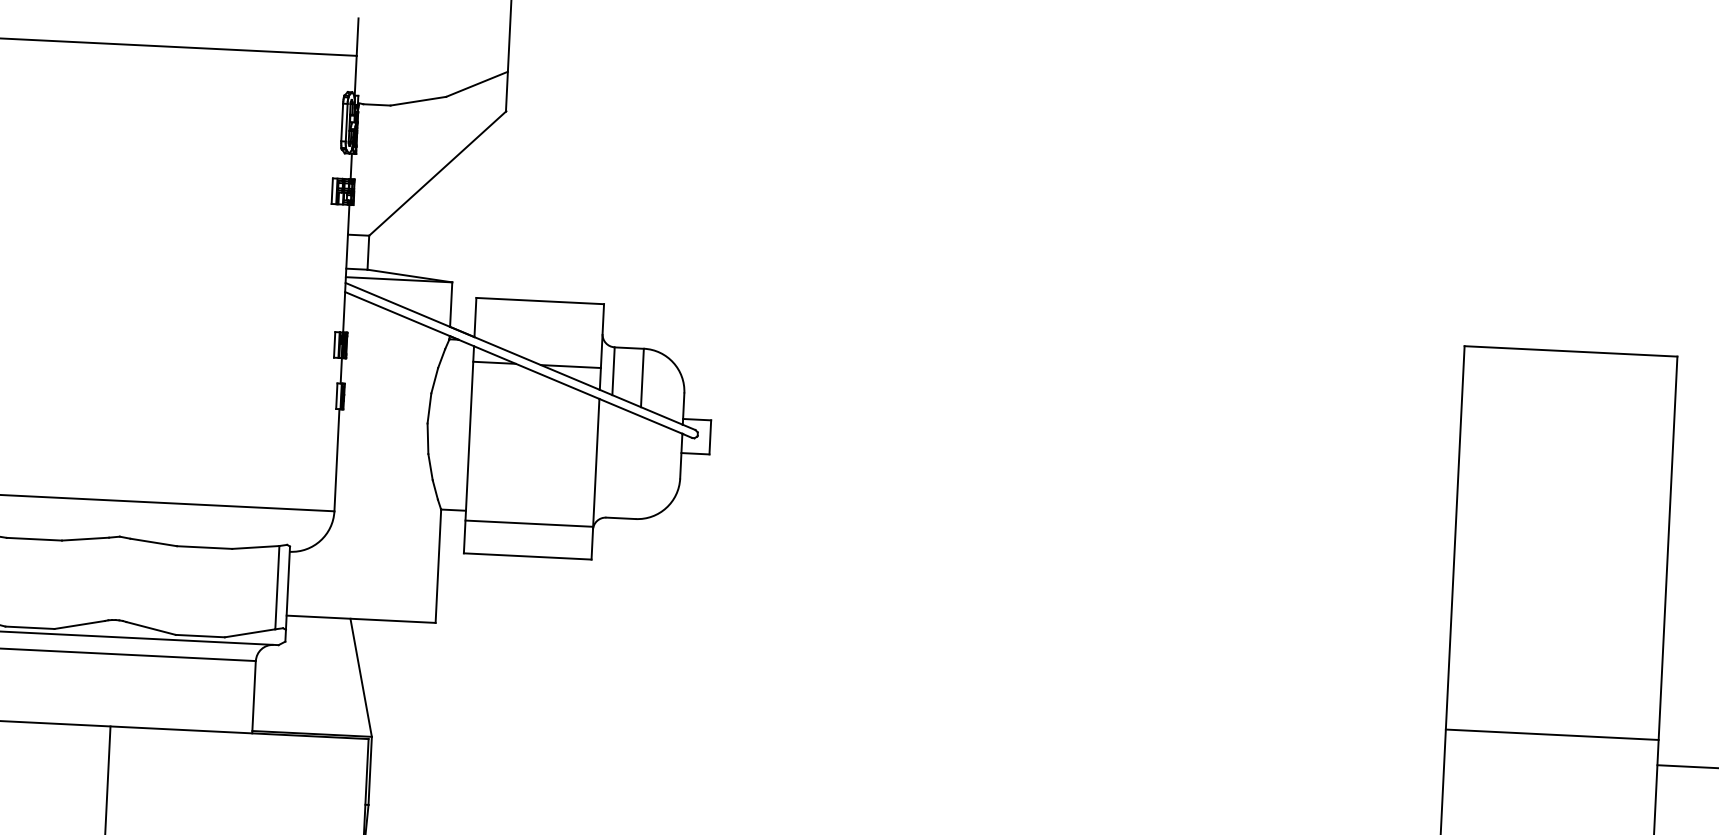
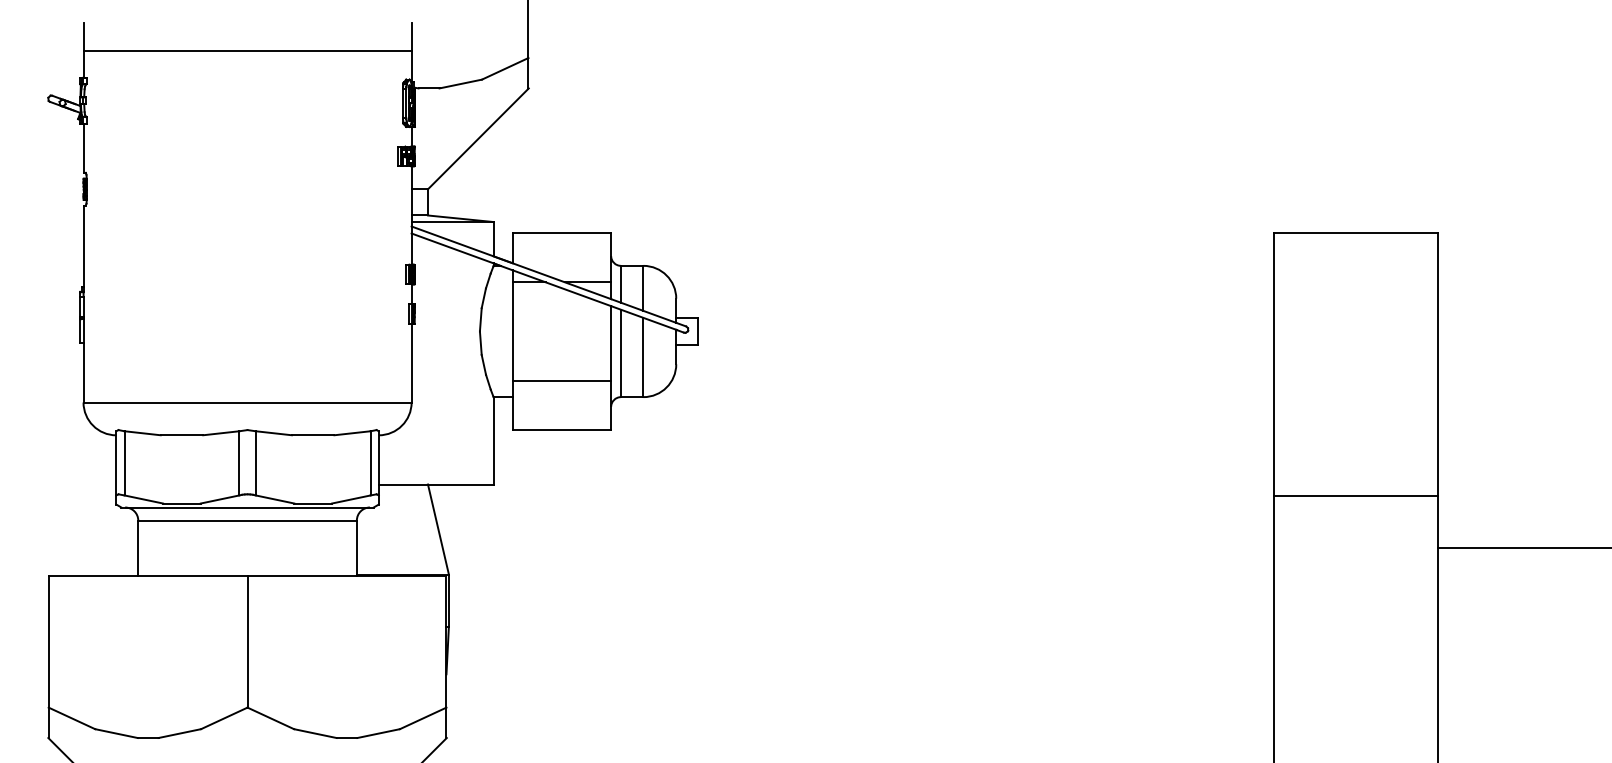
line: (608, 460) -> (620, 353), added
line: (638, 467) -> (643, 357), added
line: (528, 523) -> (561, 380), moved
line: (107, 579) -> (239, 463), added
line: (127, 580) -> (255, 463), added
line: (1552, 734) -> (1356, 495), moved

